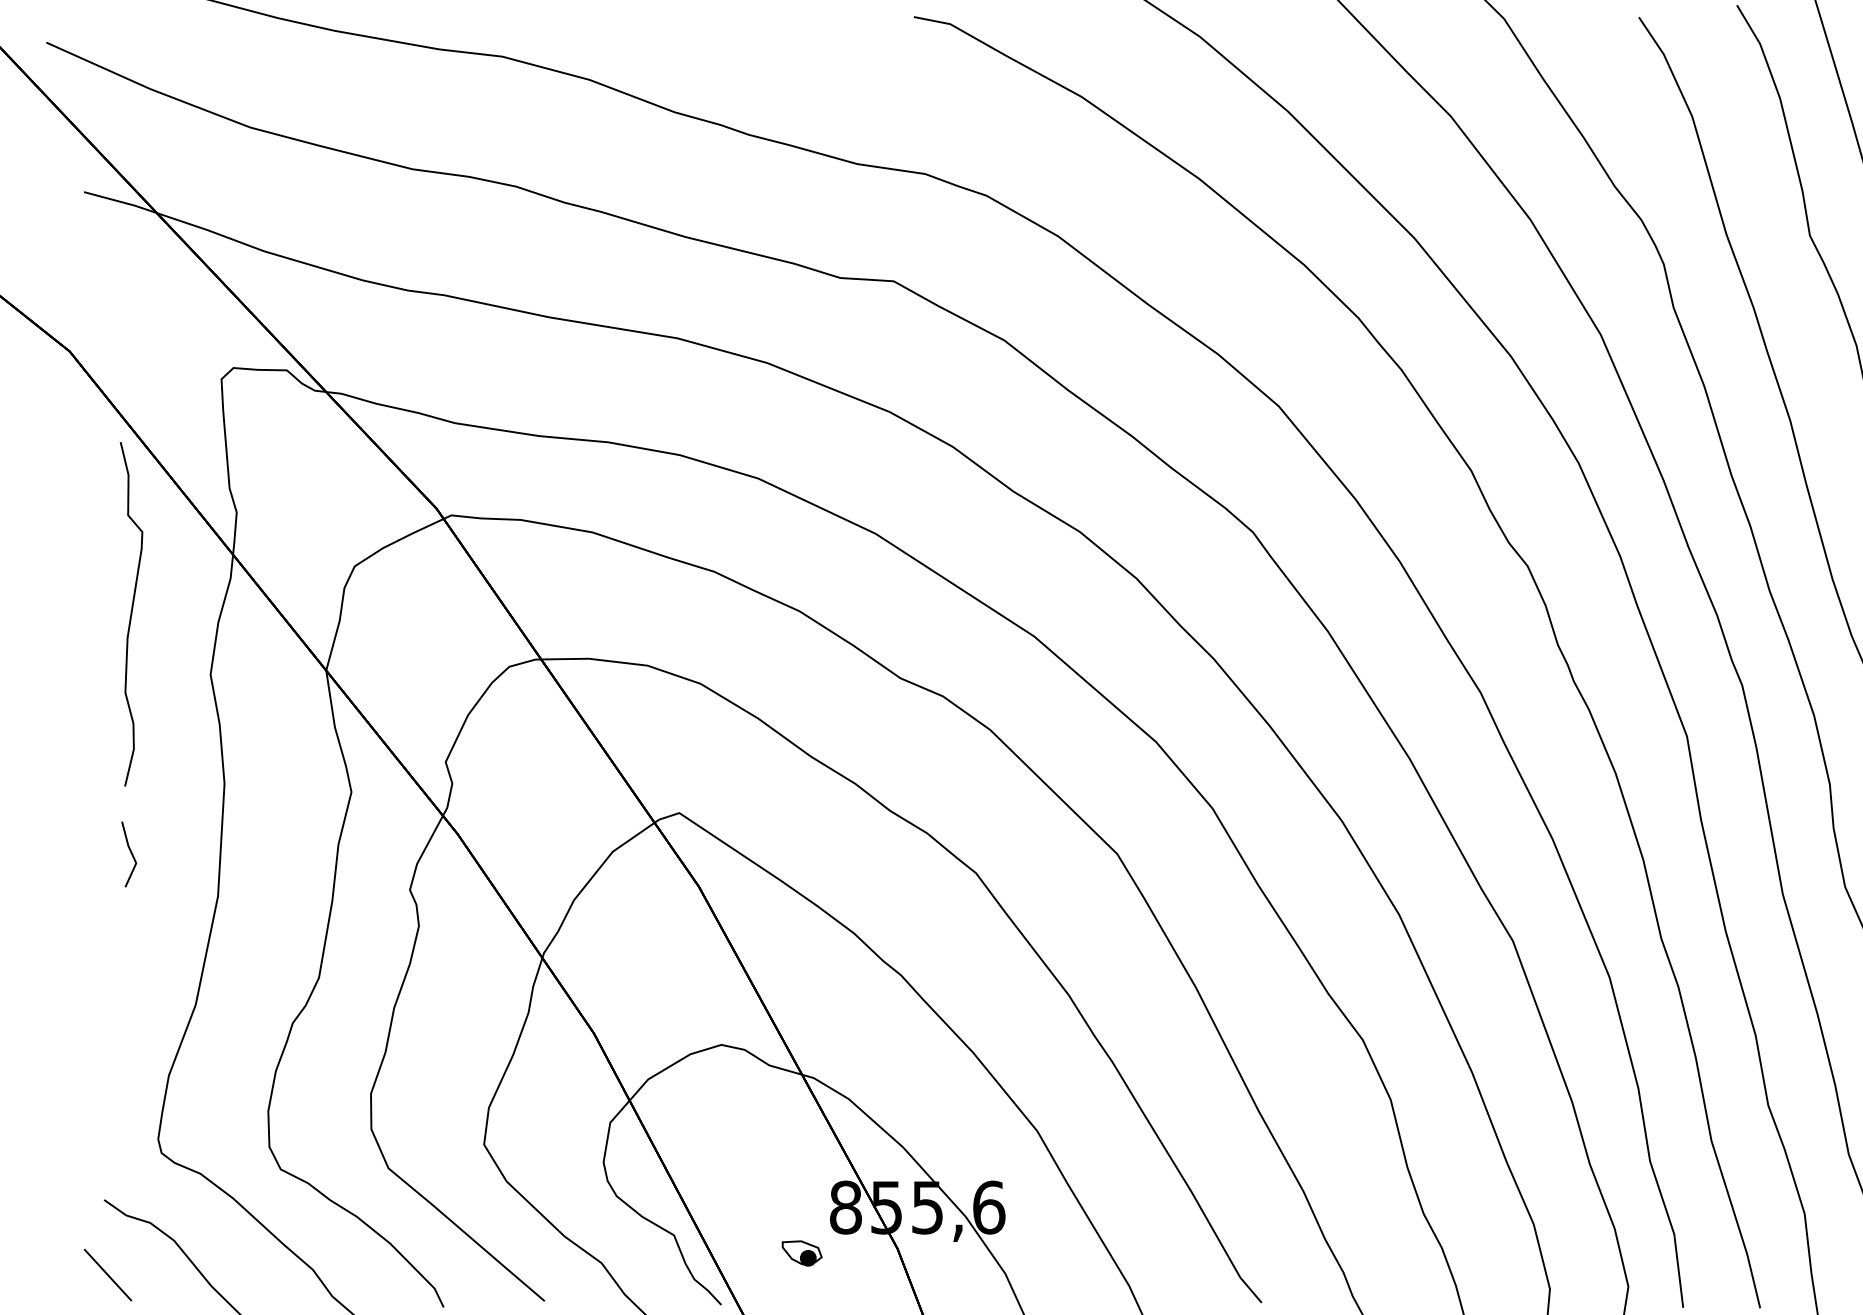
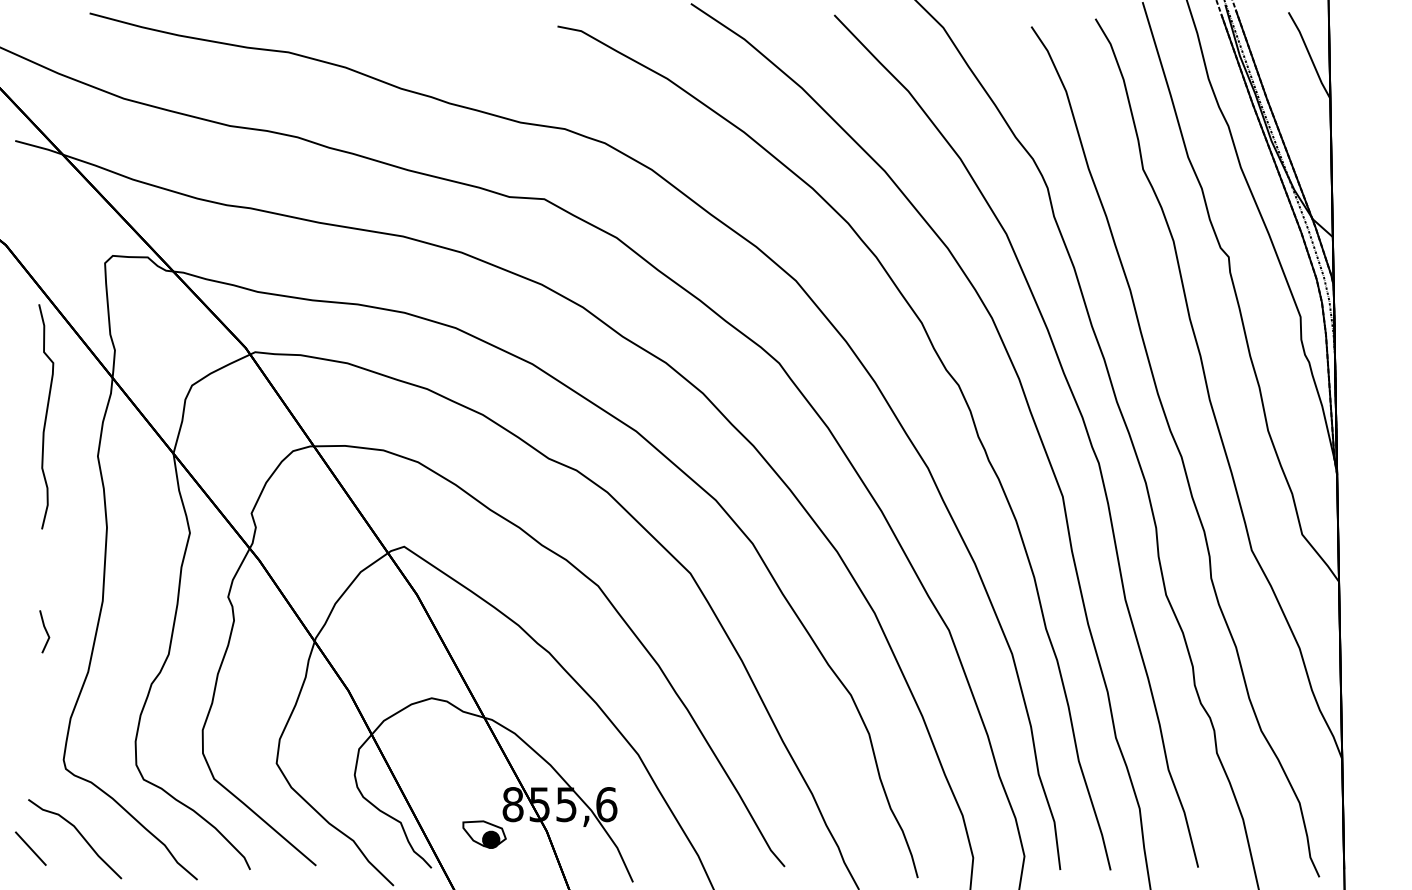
line: (130, 854) -> (45, 631), moved
part: (802, 1253) -> (484, 834), size x1.67

